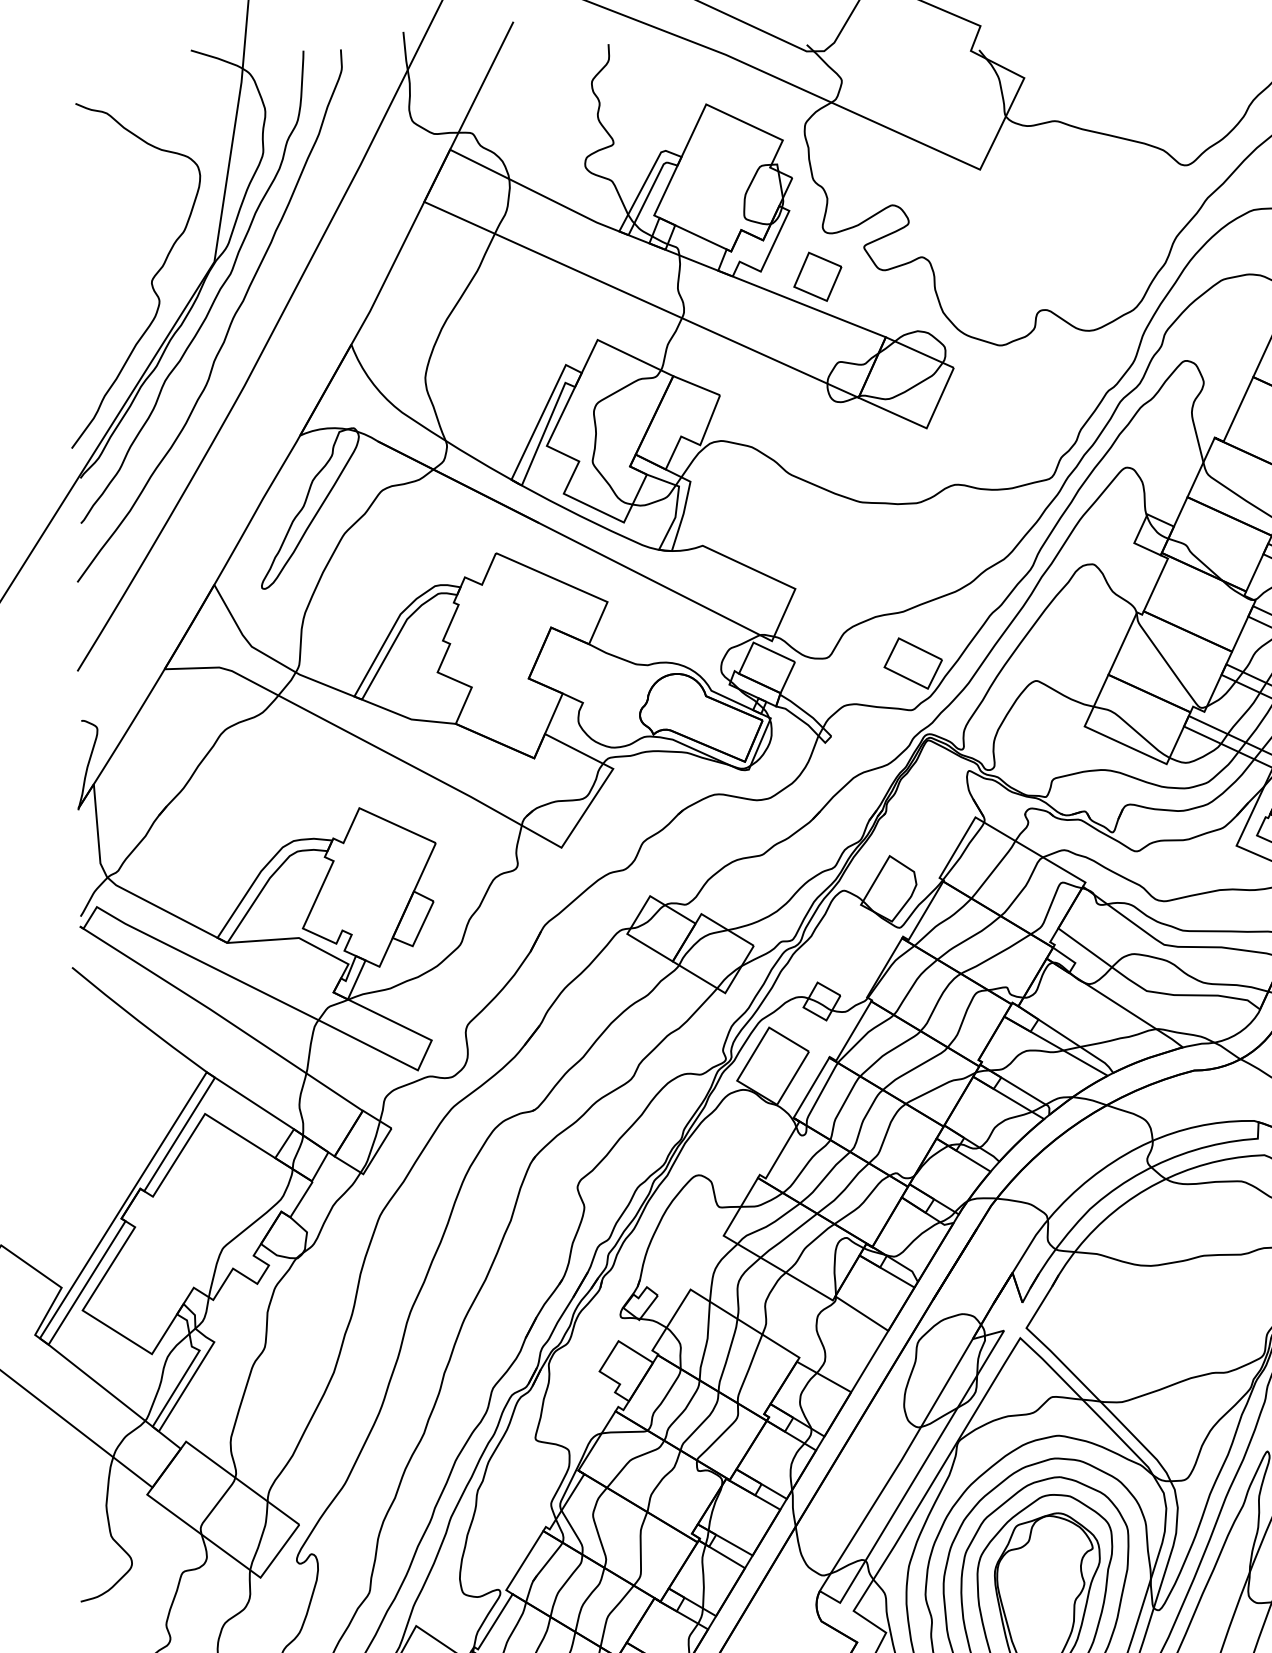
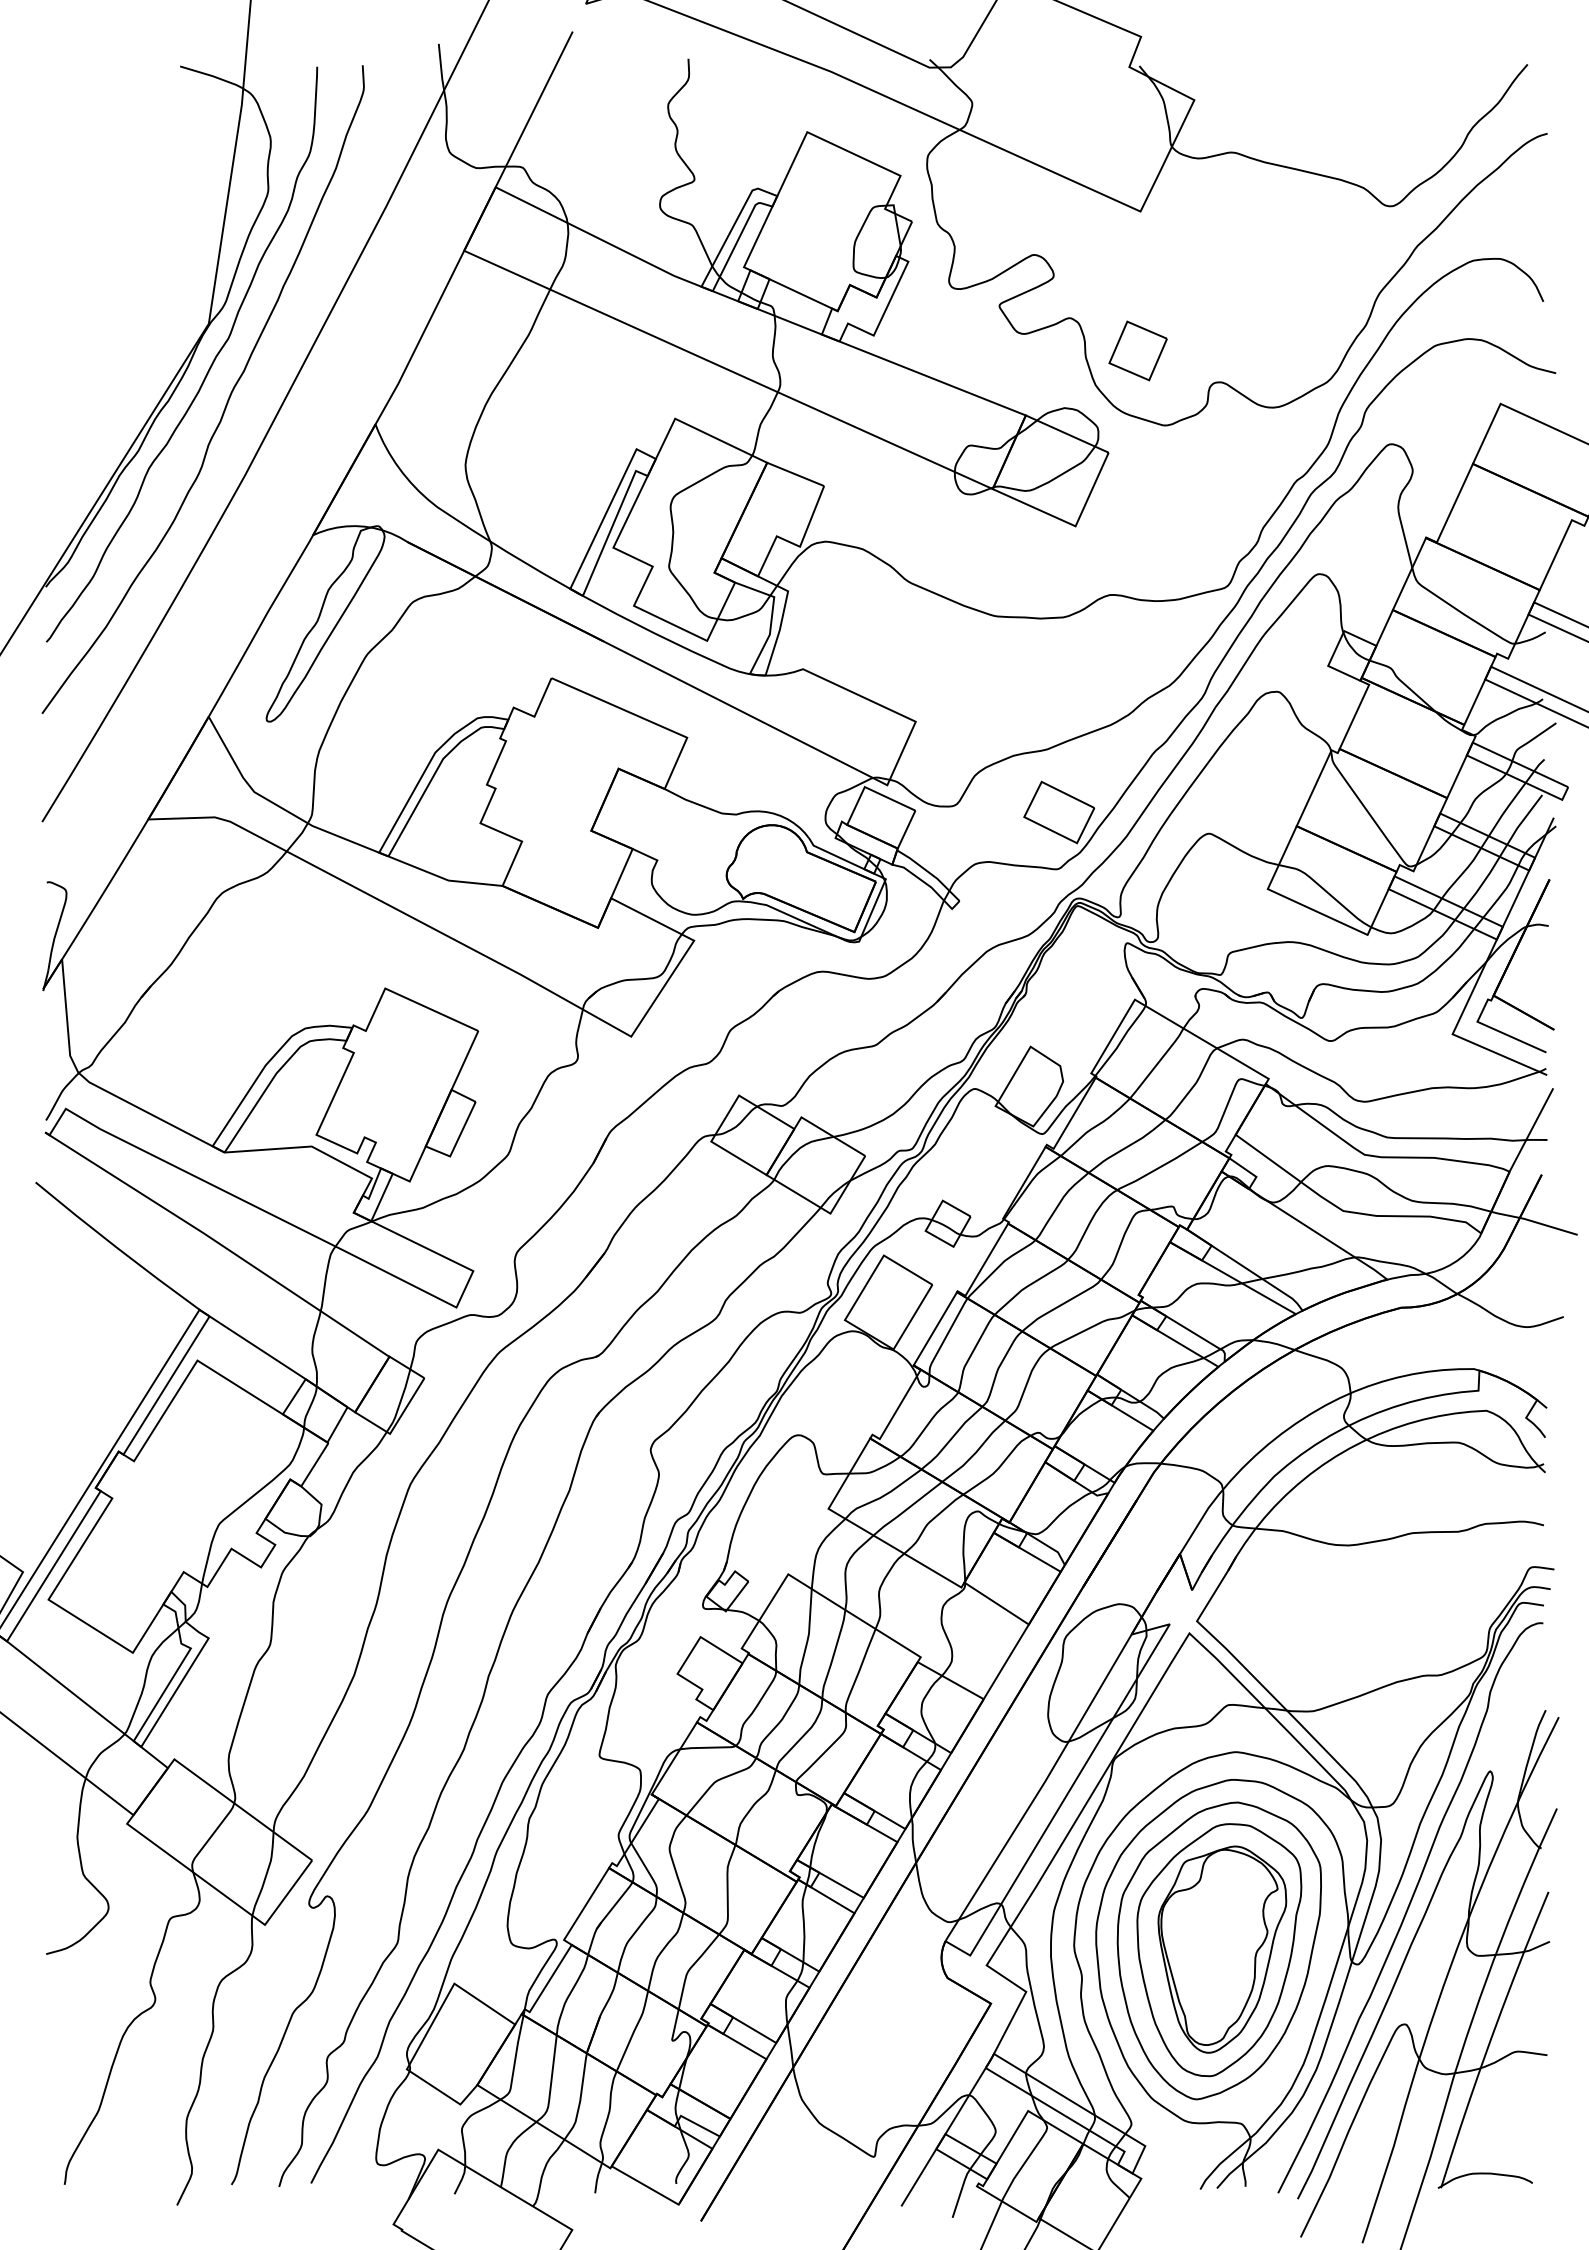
part: (817, 276) -> (1137, 350), moved
curve: (151, 279) -> (132, 345), removed

